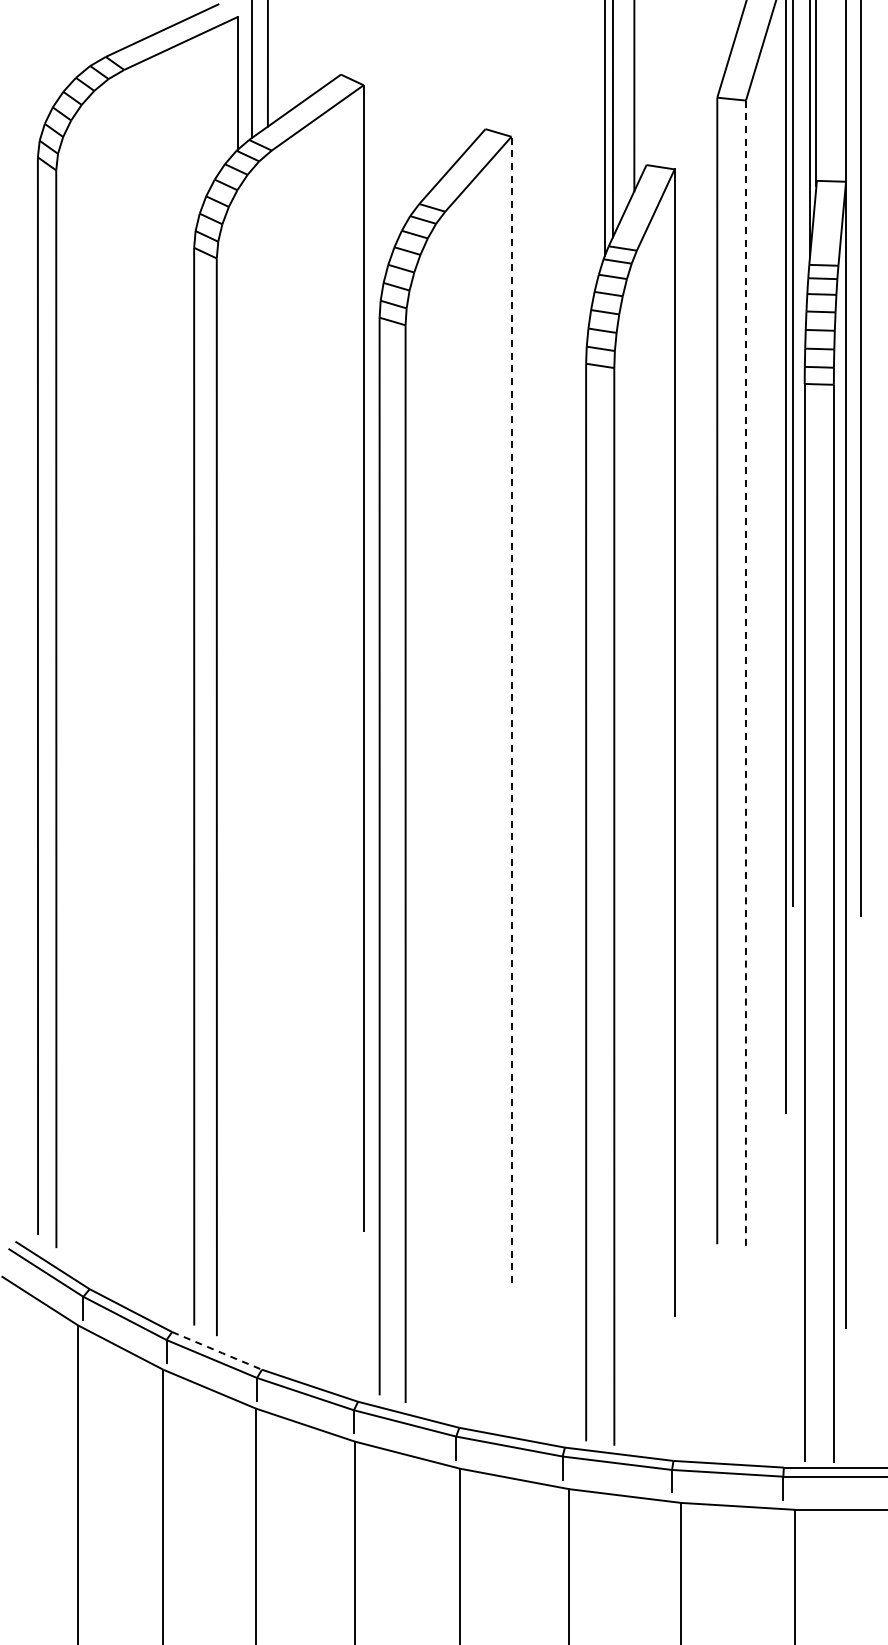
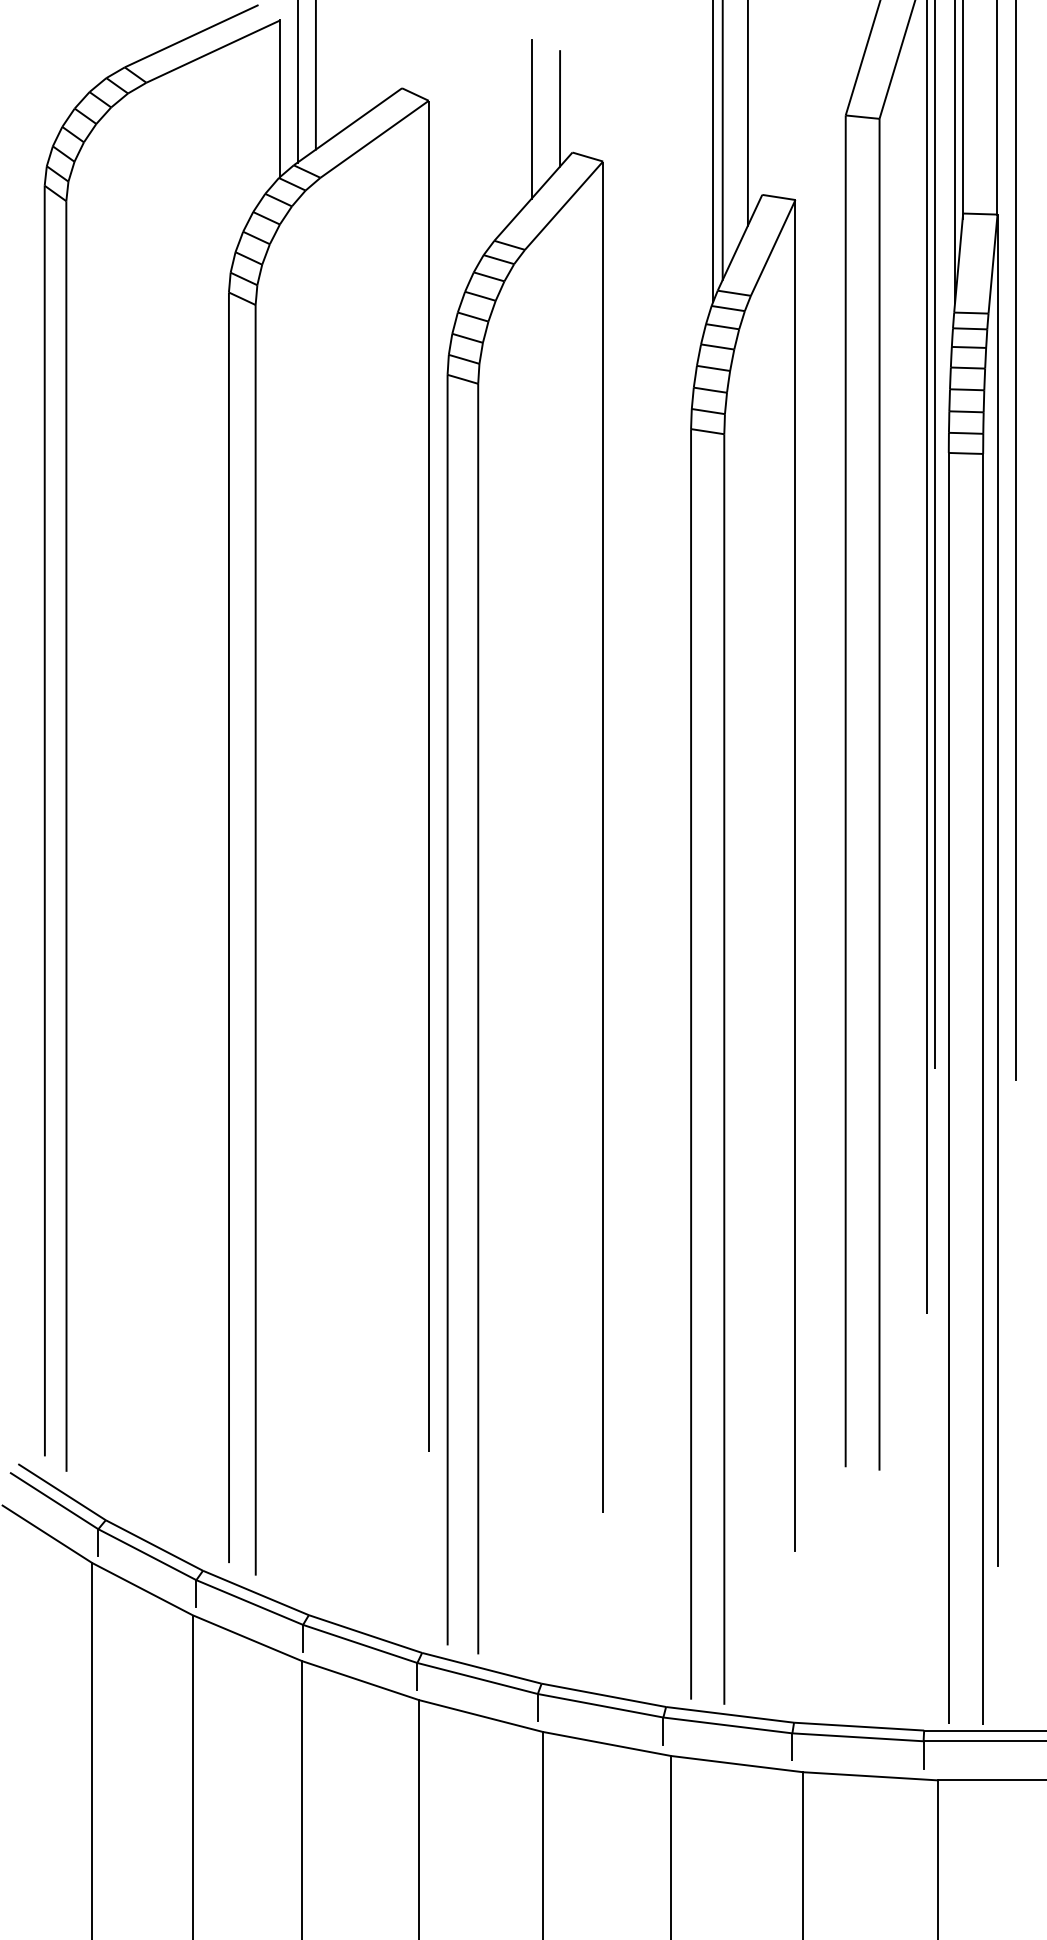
line: (474, 92) -> (559, 109), added
line: (450, 100) -> (531, 118), added
line: (745, 674) -> (878, 795), dashed -> solid
line: (511, 709) -> (603, 836), dashed -> solid
line: (217, 1351) -> (256, 1593), dashed -> solid

